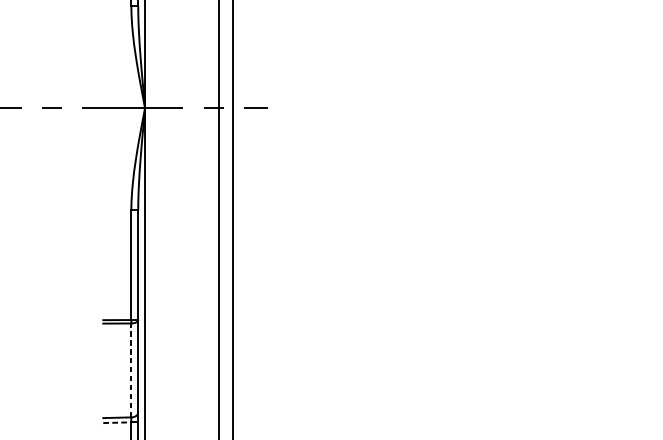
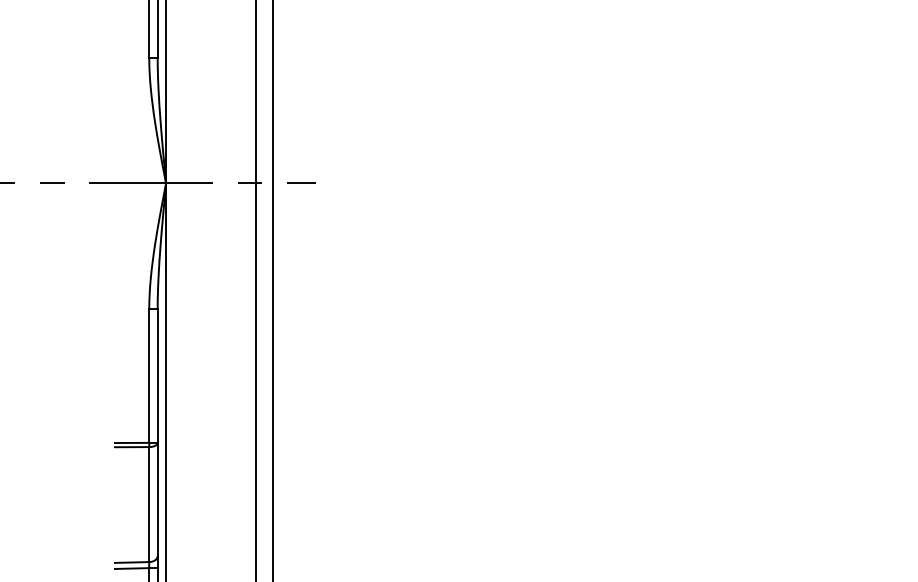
line: (131, 370) -> (149, 504), dashed -> solid
line: (117, 422) -> (132, 568), dashed -> solid

